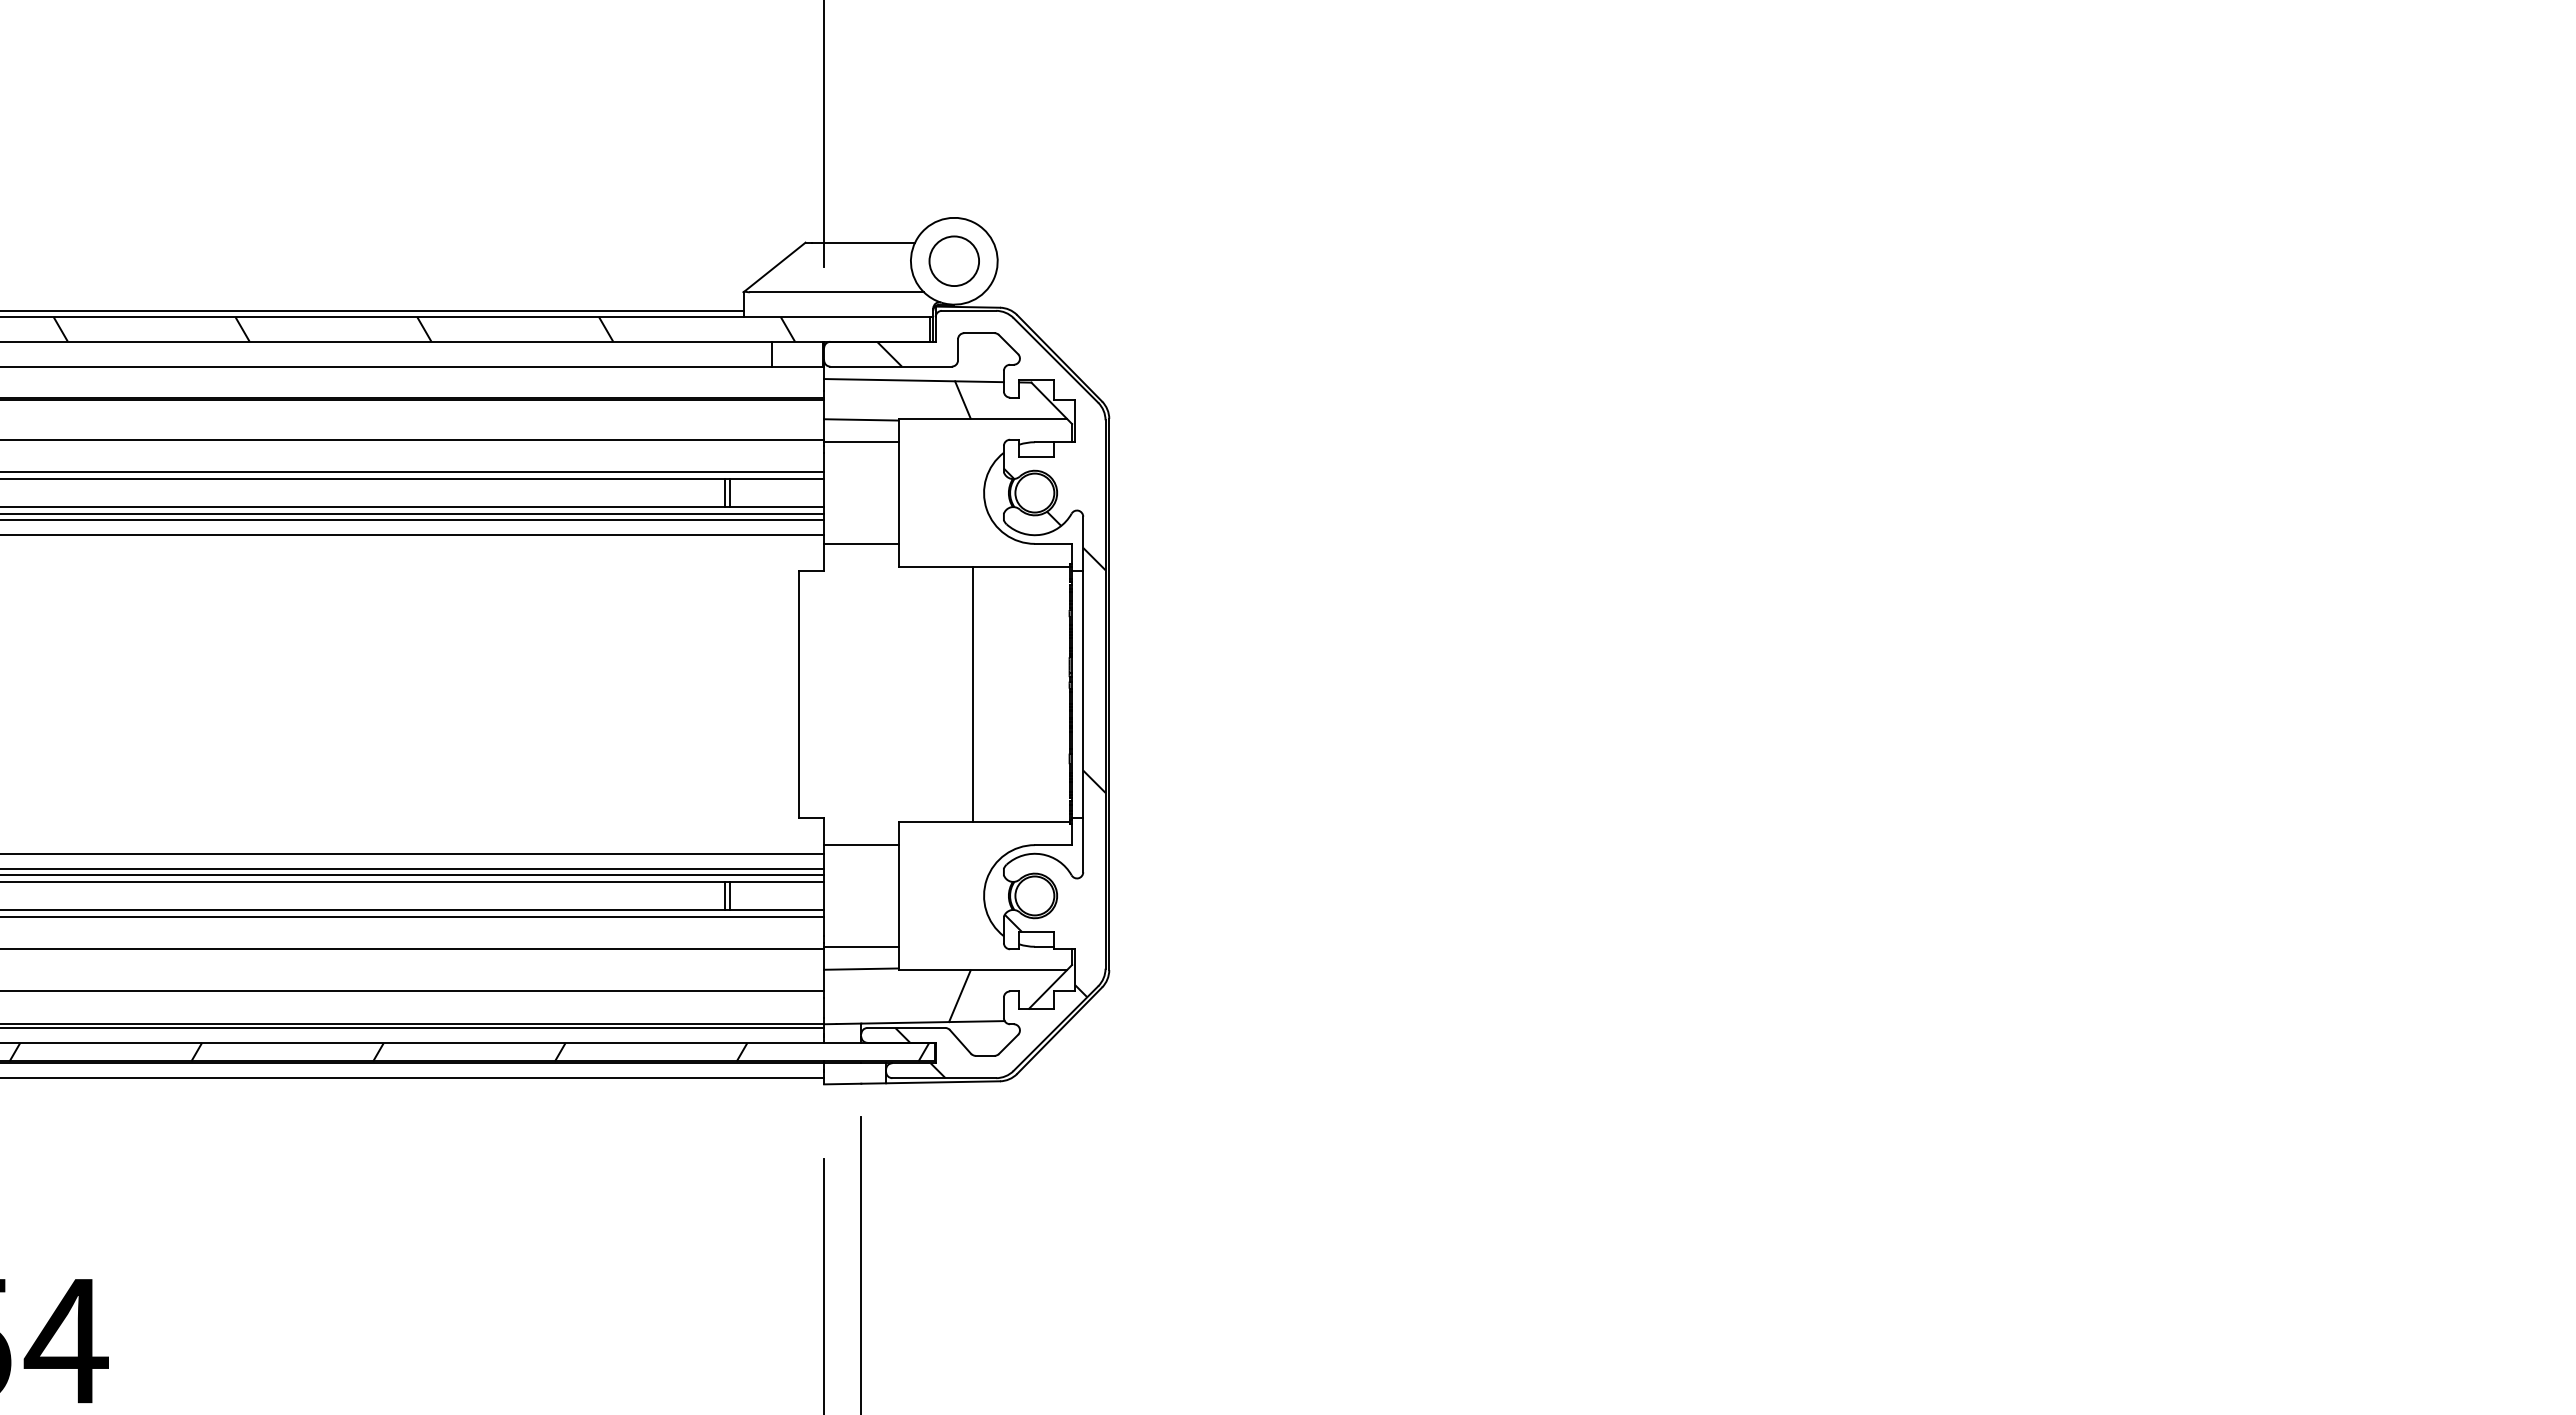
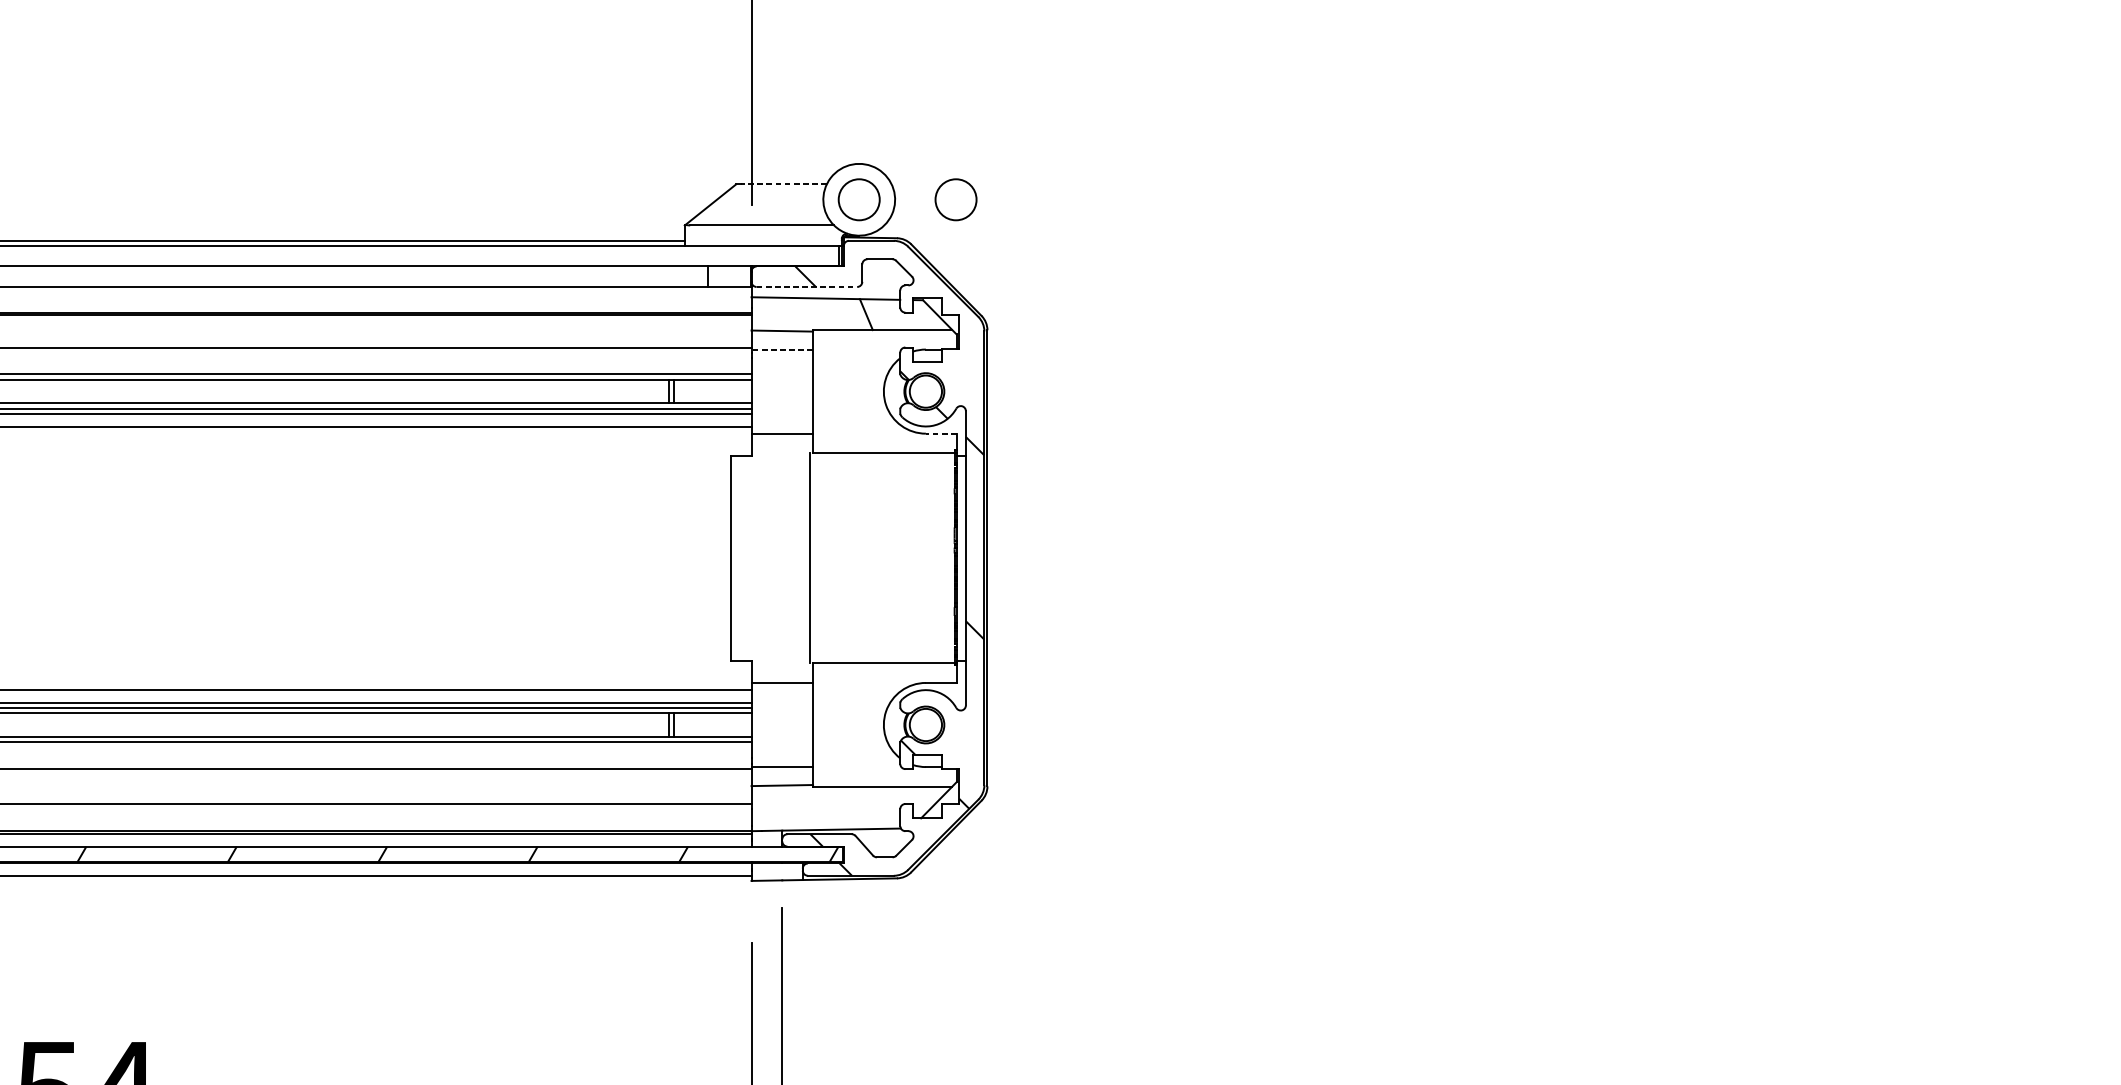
line: (863, 242) -> (784, 184), solid -> dashed
circle: (1070, 260) -> (955, 199), added
hatch: (424, 329) -> (420, 256), removed
line: (891, 366) -> (807, 286), solid -> dashed
line: (860, 442) -> (781, 349), solid -> dashed
line: (1053, 543) -> (941, 433), solid -> dashed
line: (972, 694) -> (809, 558), moved
line: (959, 996) -> (863, 808), removed

